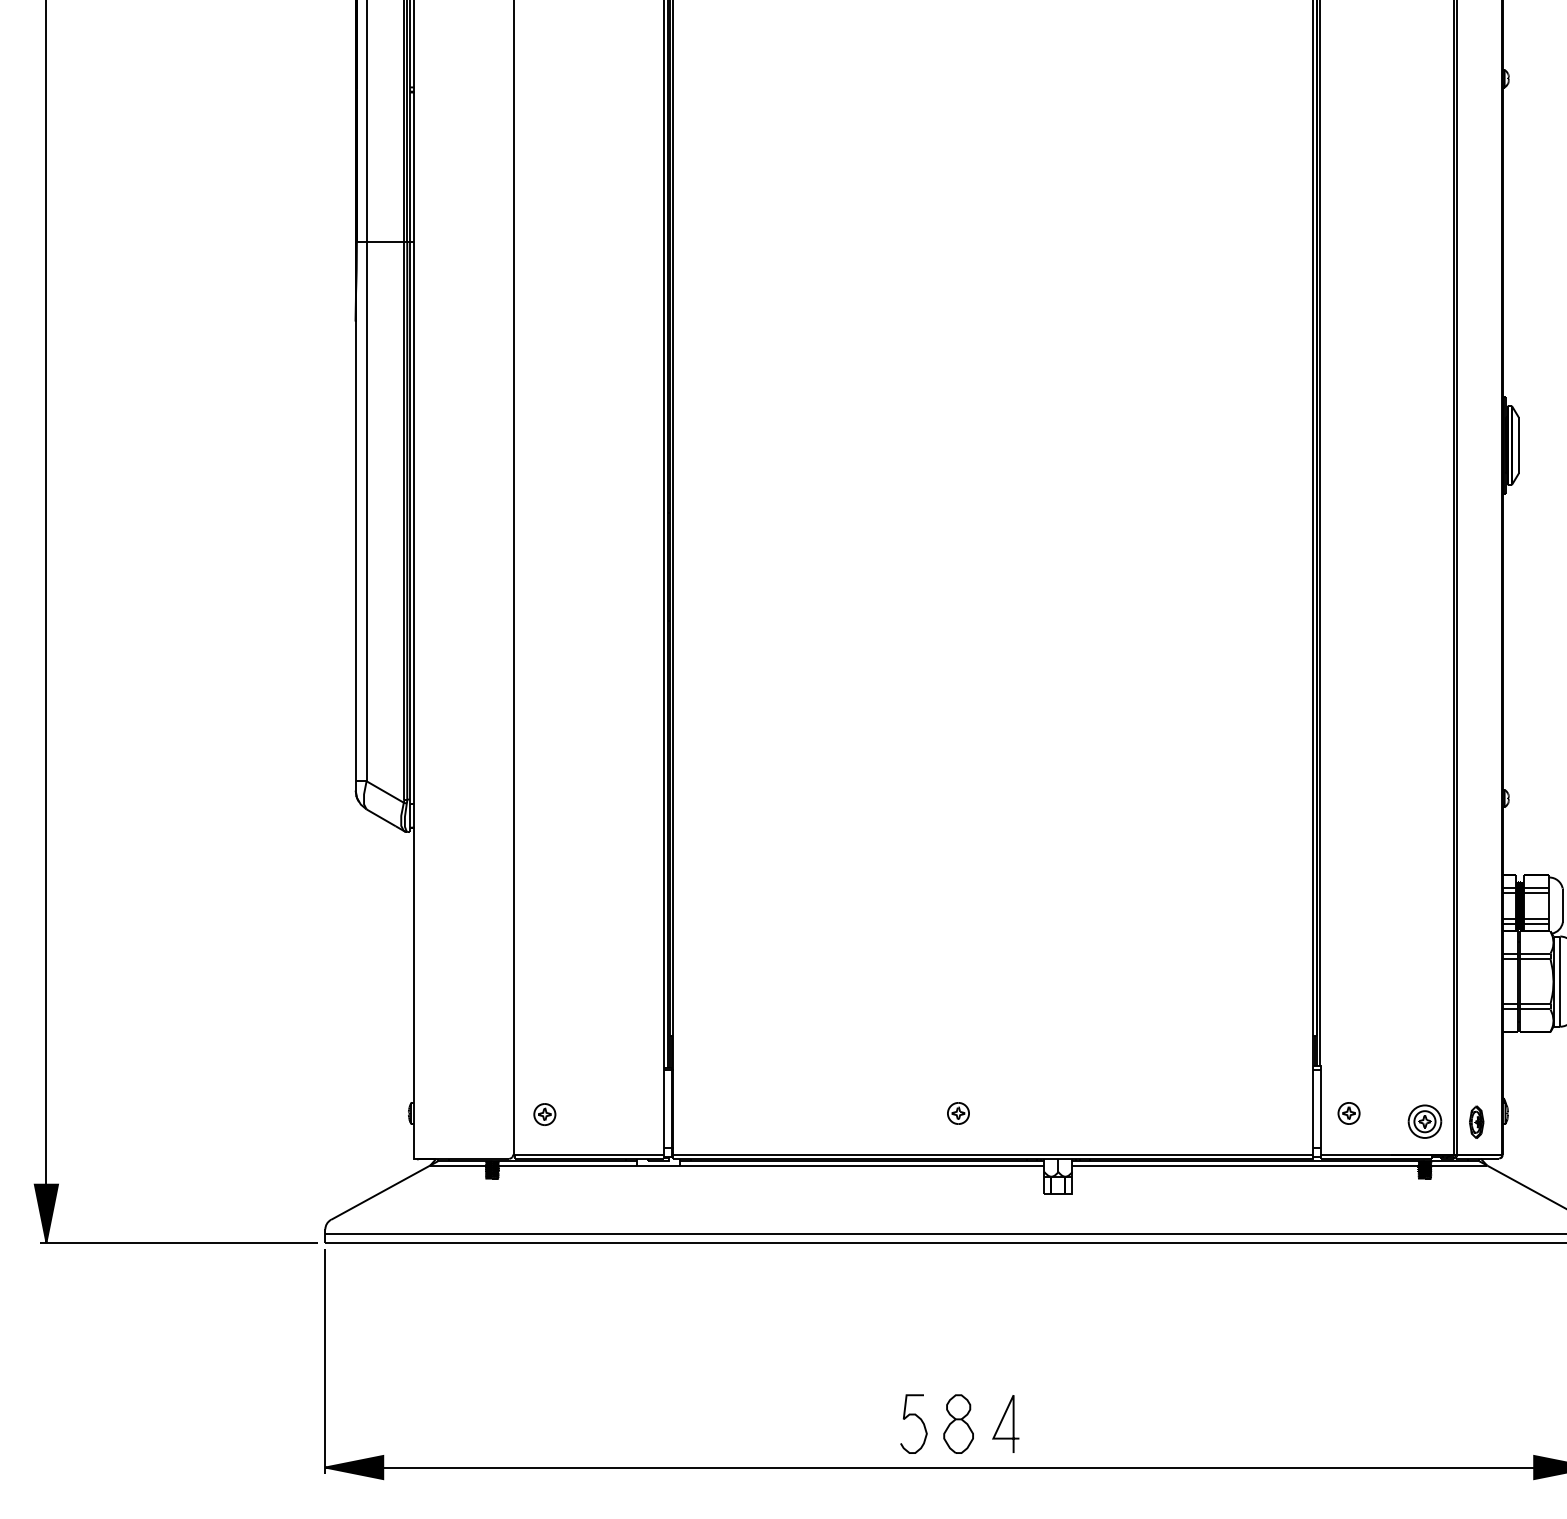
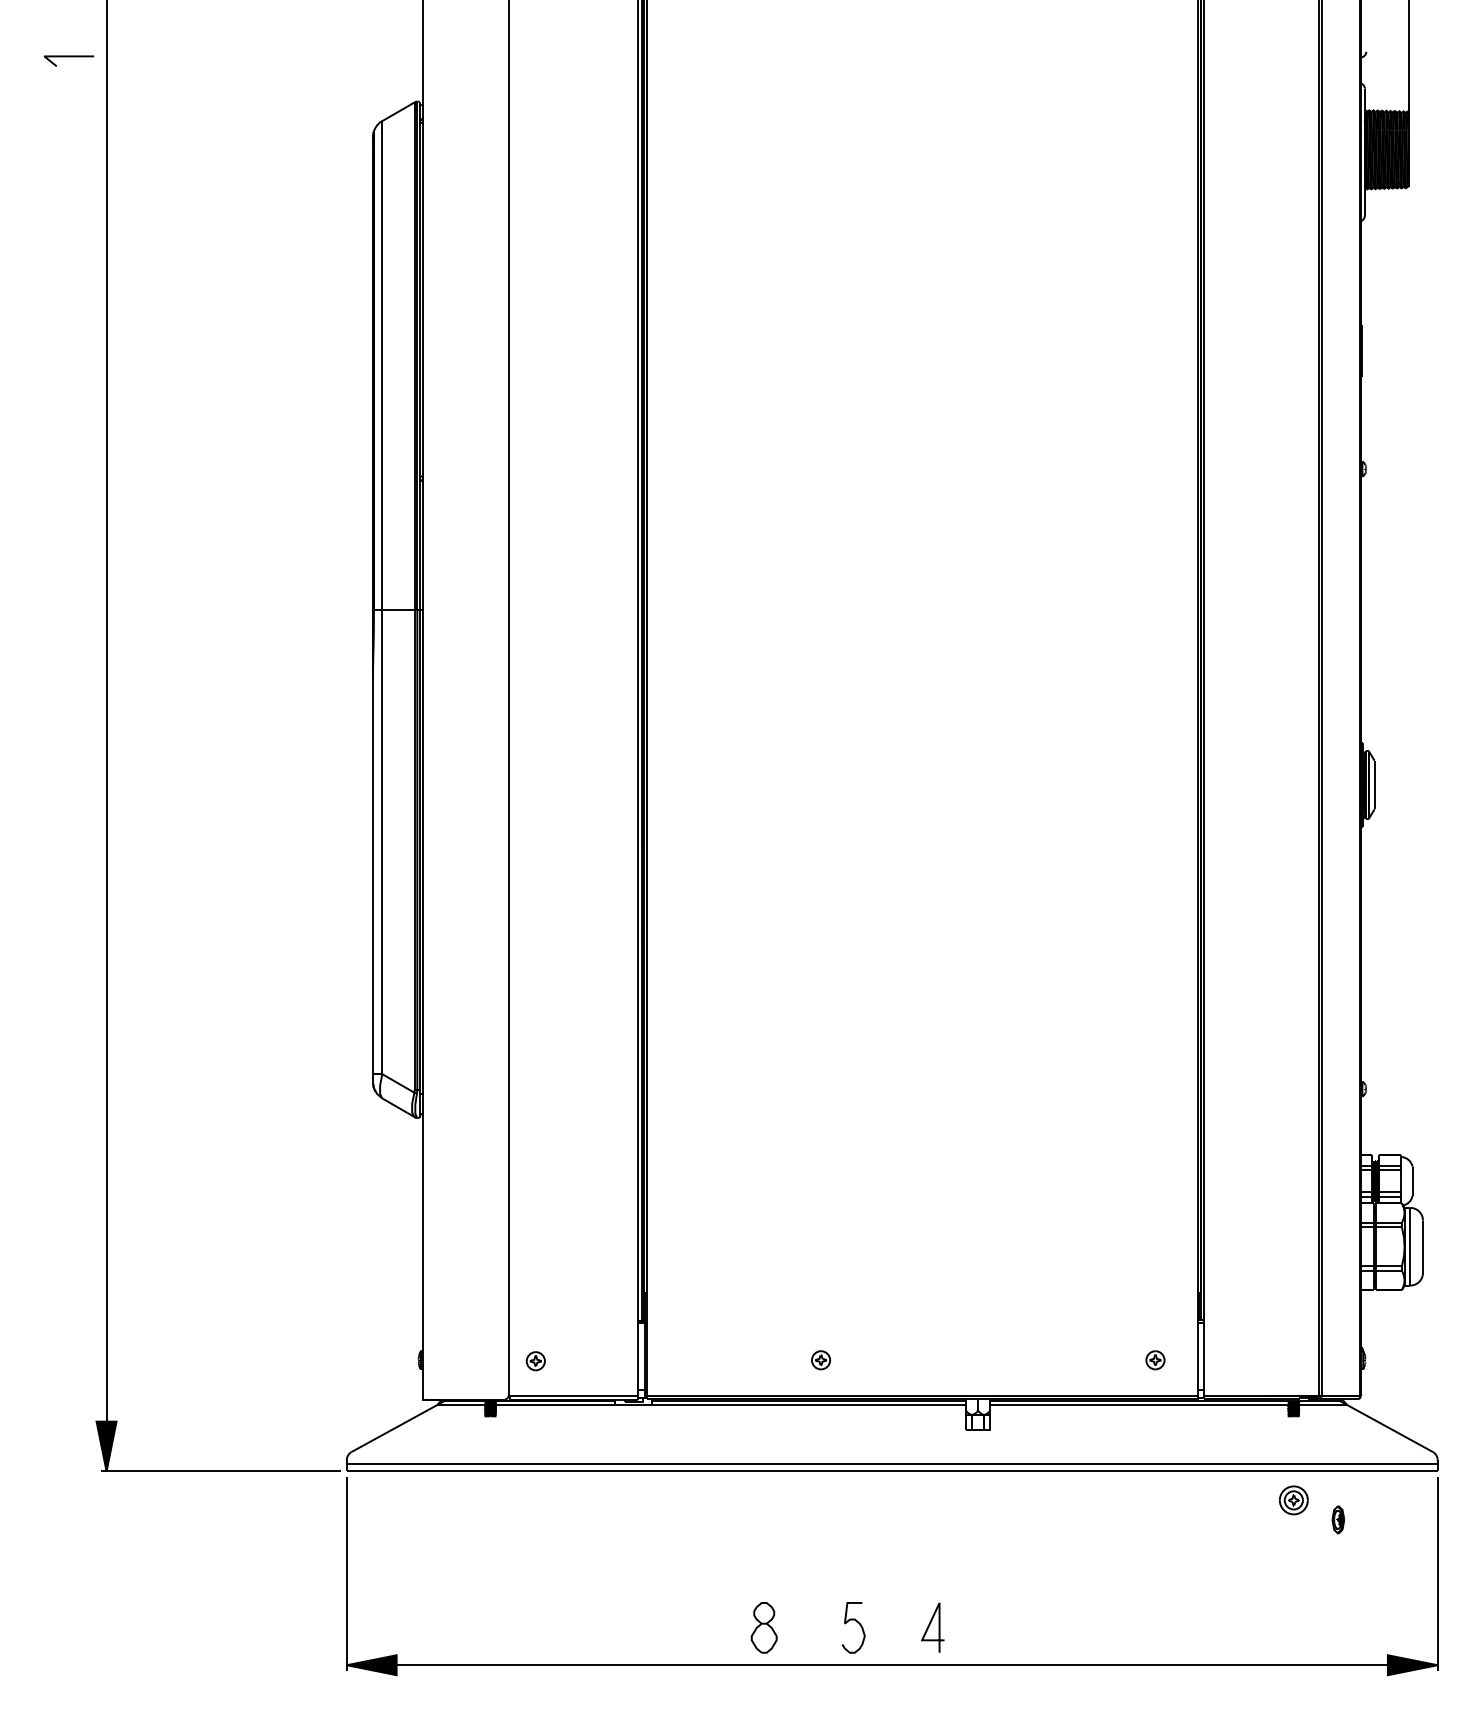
part: (958, 1113) -> (821, 1360), moved
part: (1349, 1113) -> (1155, 1360), moved
part: (1424, 1121) -> (1293, 1500), moved
part: (1476, 1121) -> (1338, 1519), moved
part: (957, 1423) -> (763, 1627), moved

